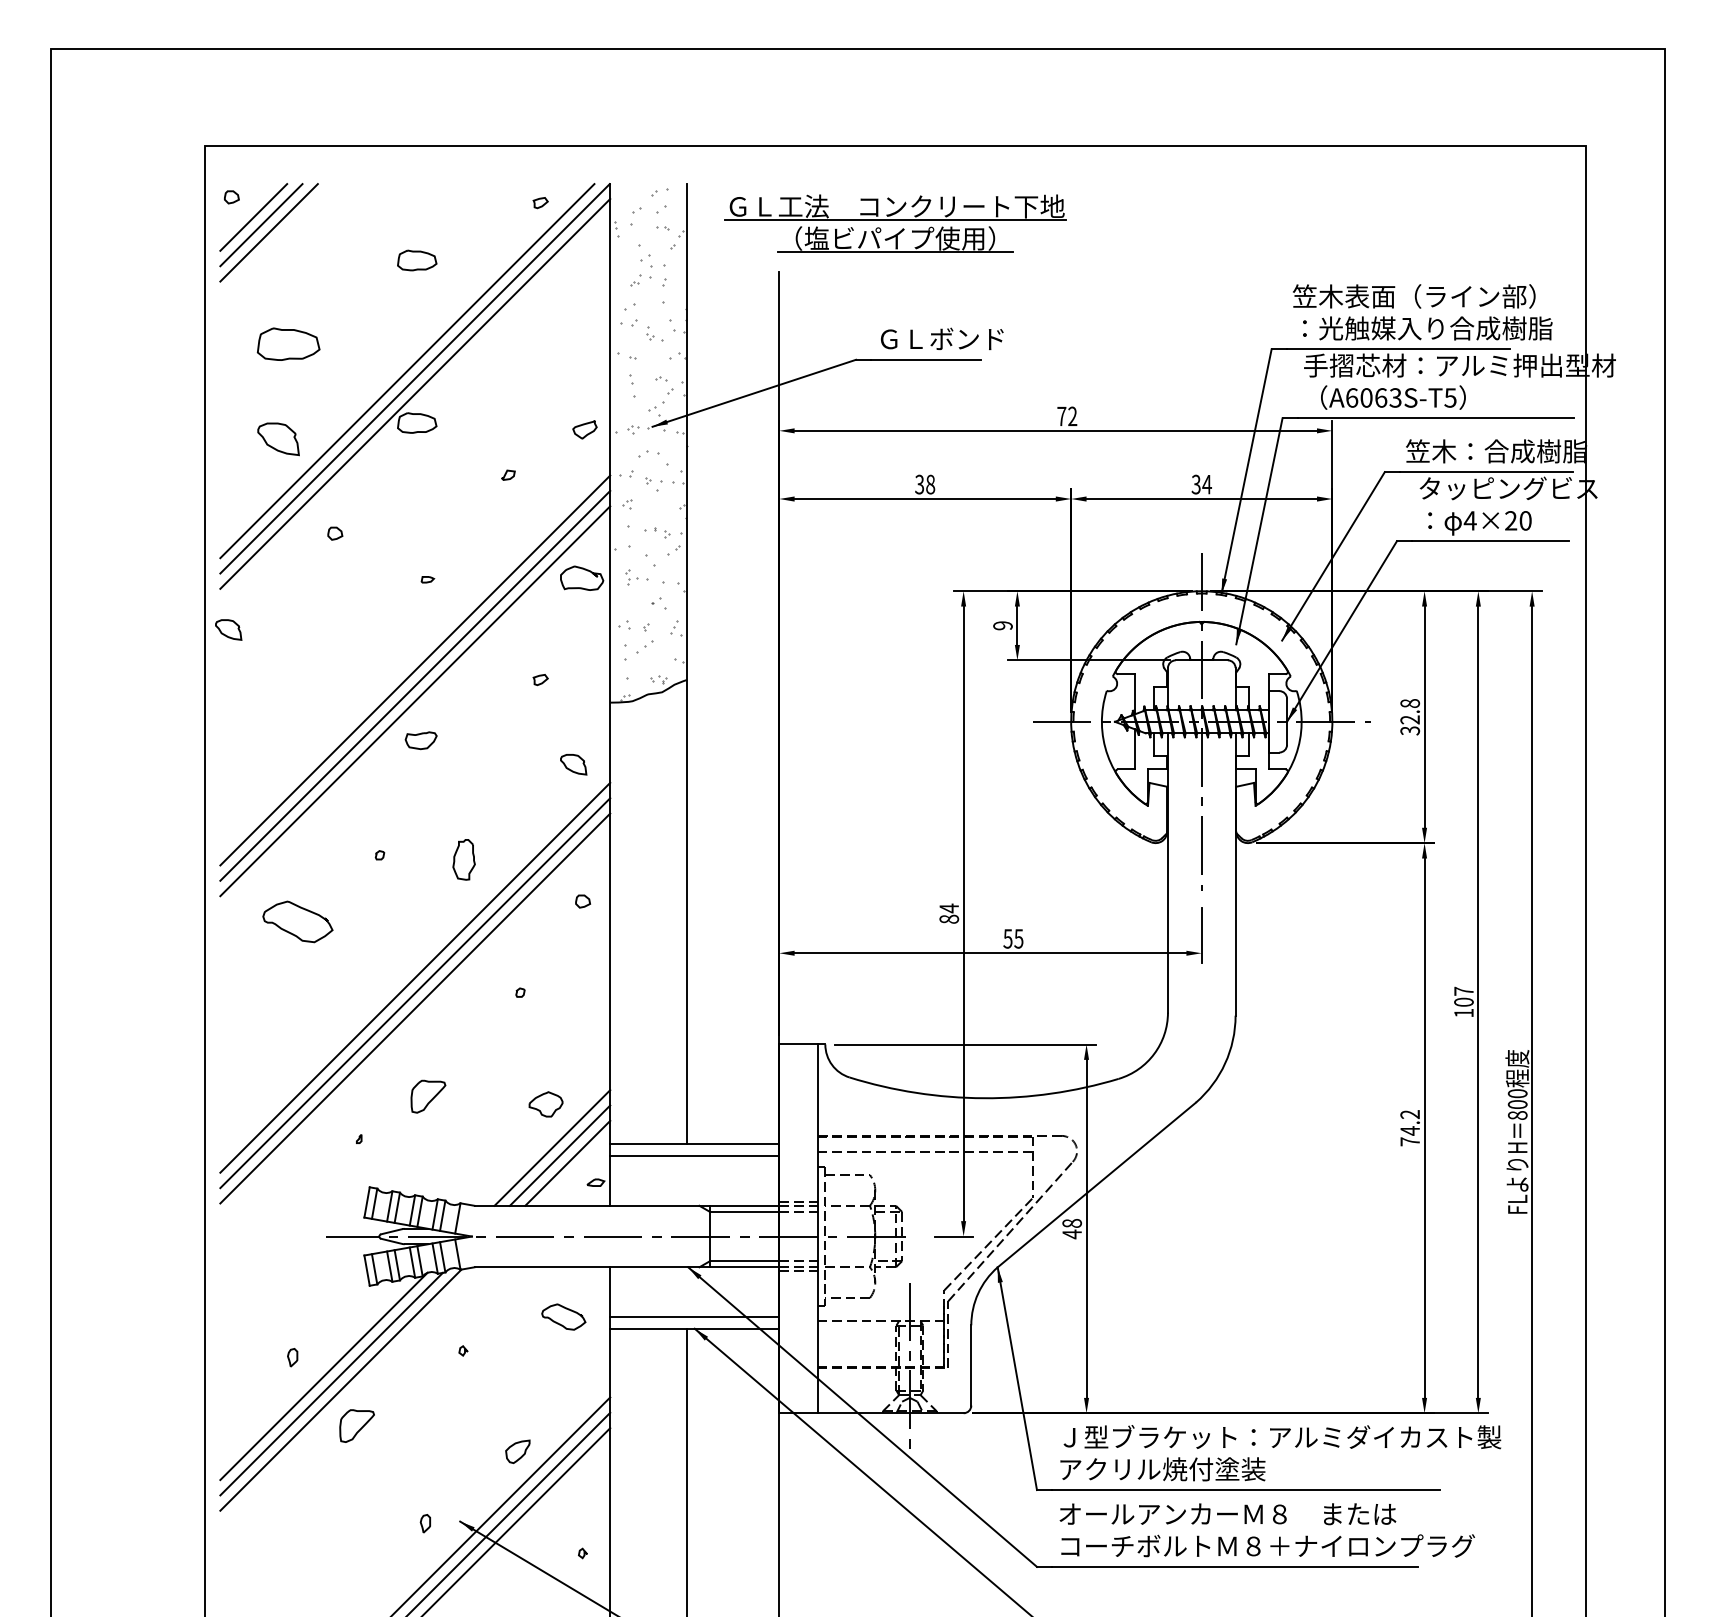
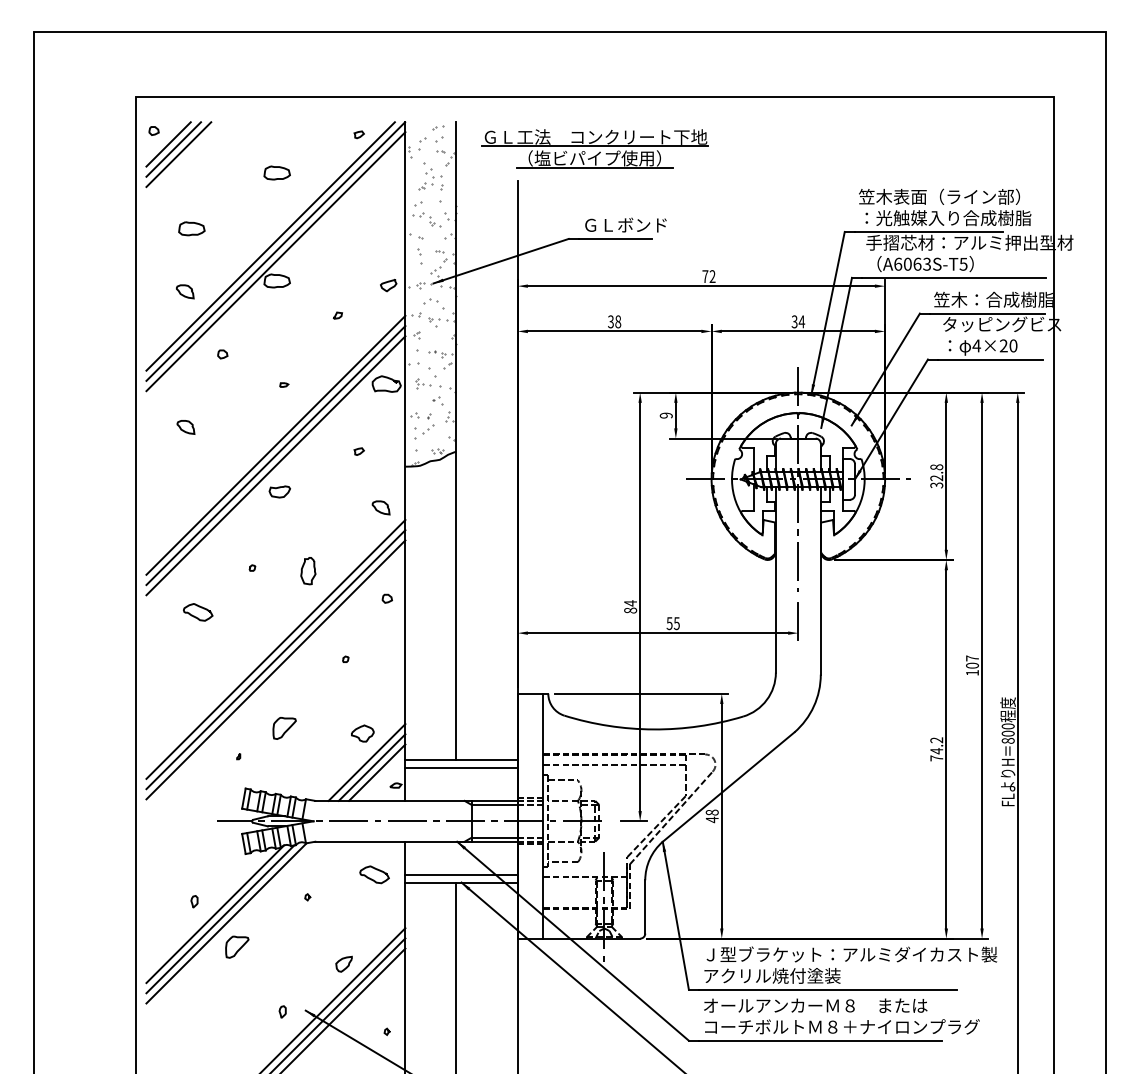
part: (288, 344) -> (191, 228), size x0.62
part: (279, 438) -> (185, 291), size x0.62
part: (227, 630) -> (185, 427), moved
part: (298, 922) -> (198, 612), size x0.62

